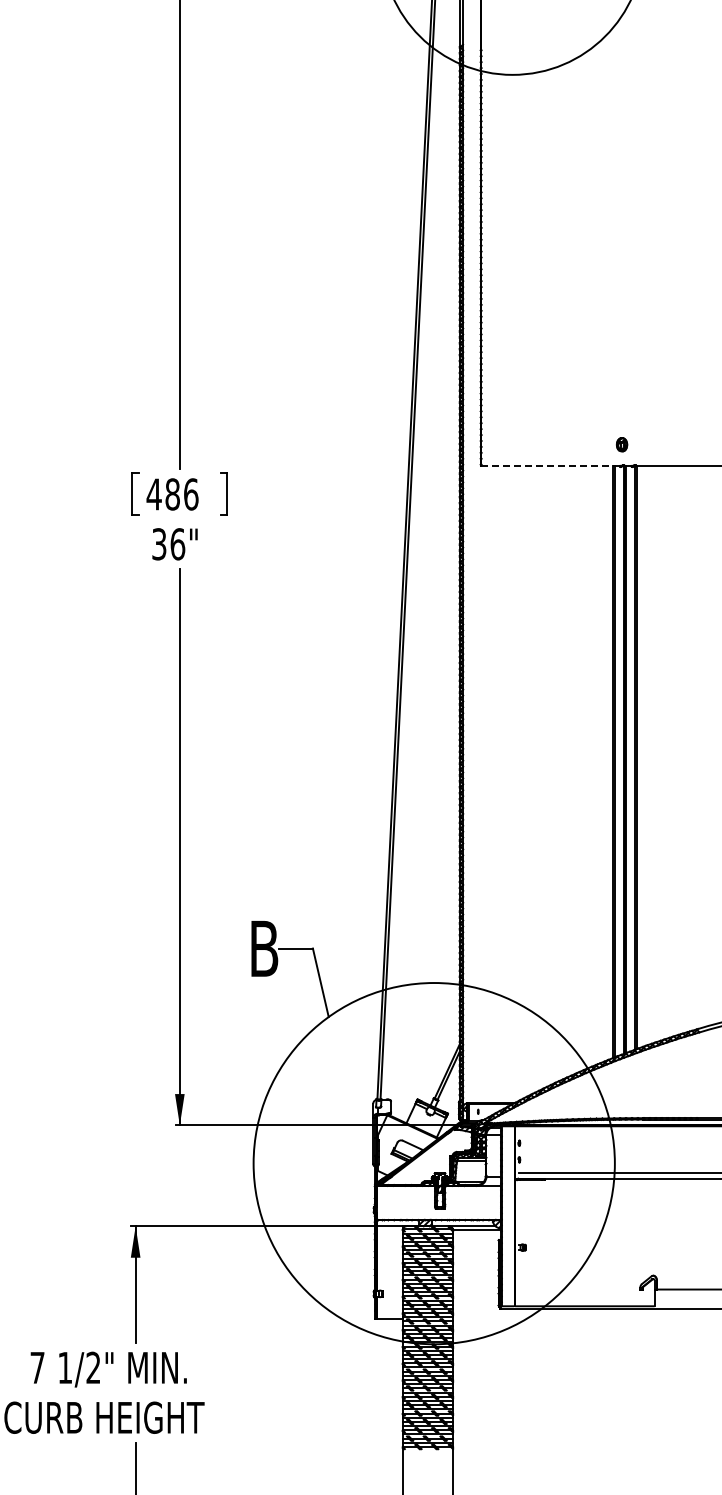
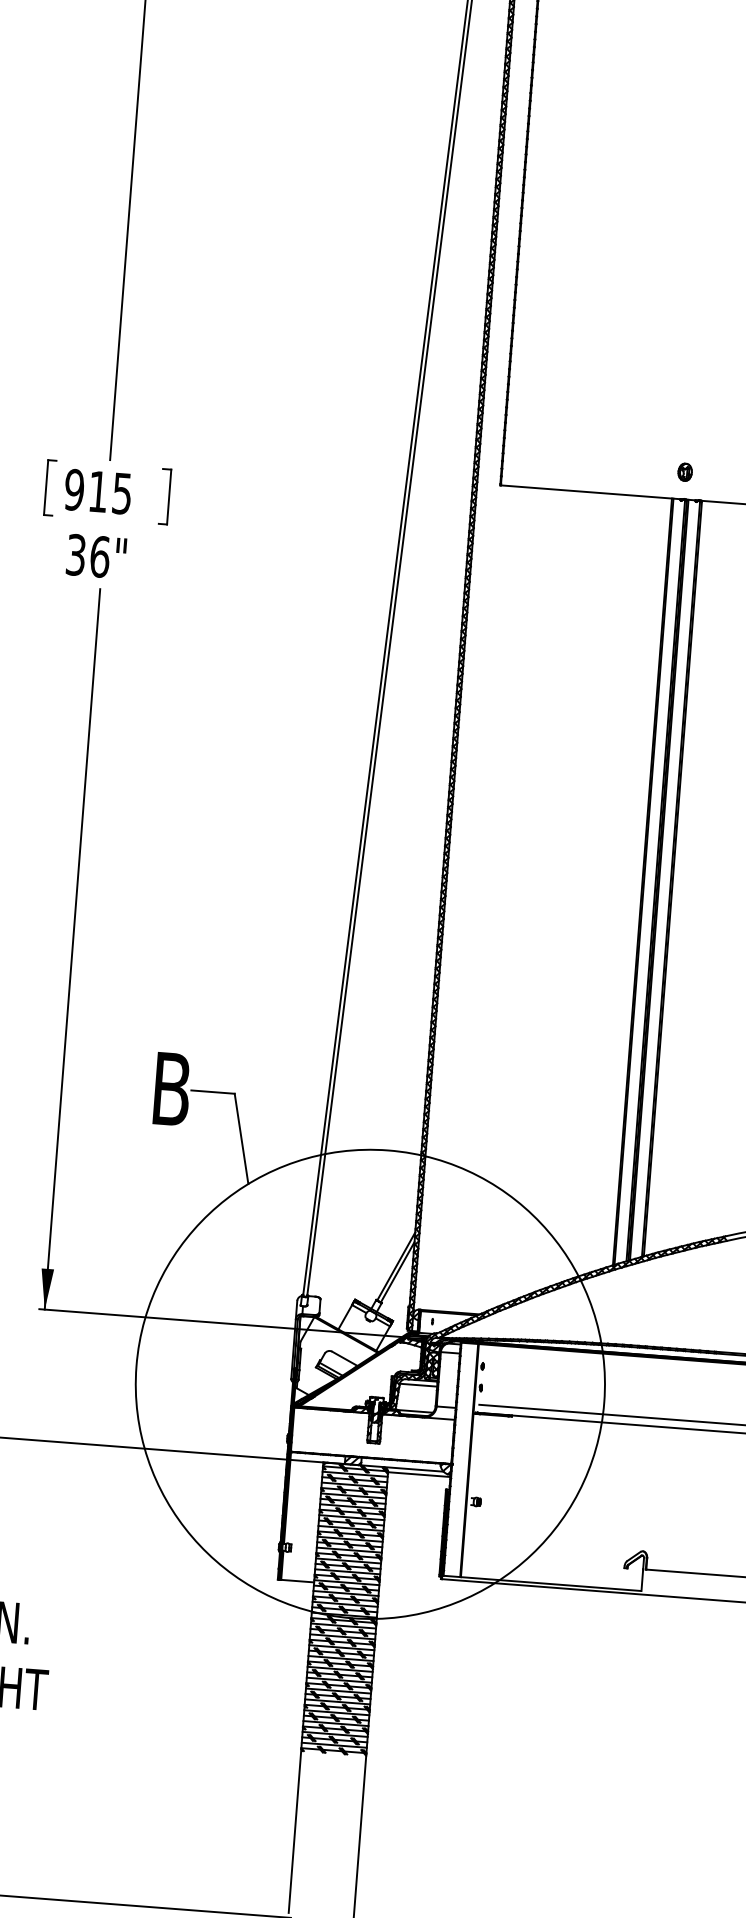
line: (552, 465) -> (593, 492), dashed -> solid
text: (172, 494) -> (98, 491), 486 -> 915

